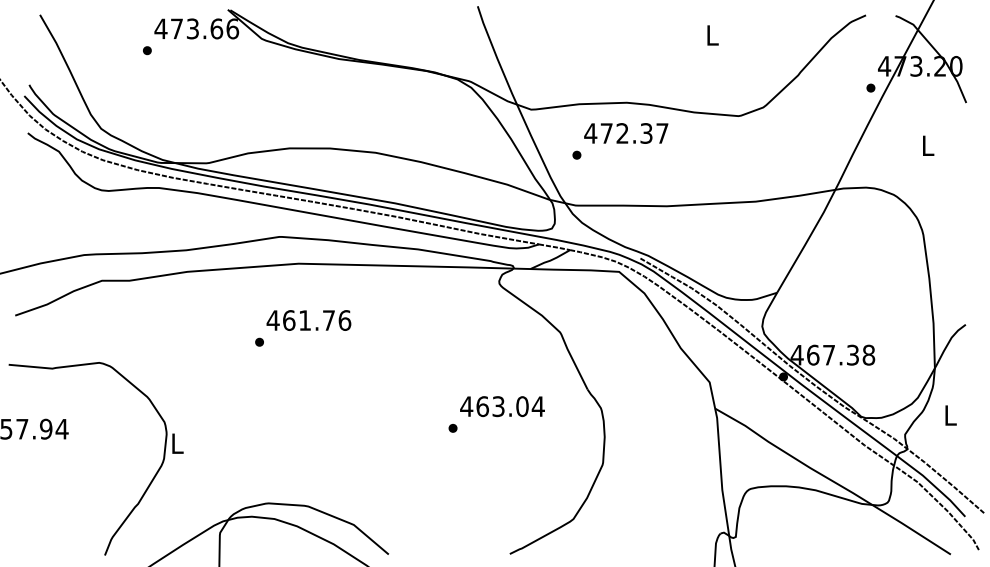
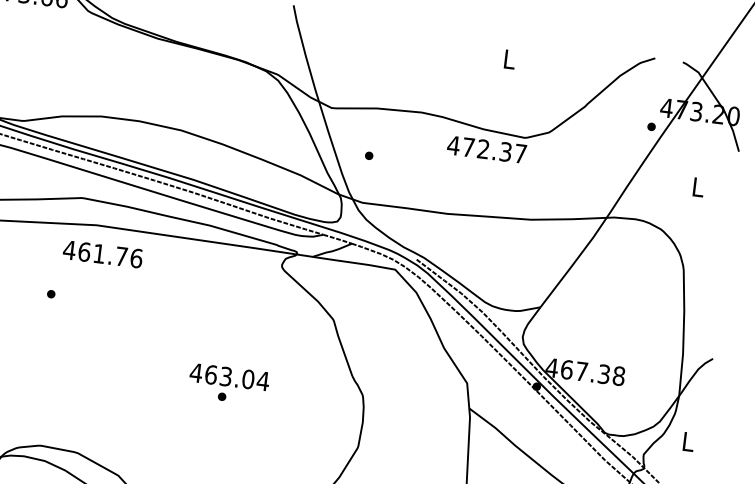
text: (626, 133) -> (487, 149), moved
text: (308, 320) -> (102, 254), moved
text: (502, 406) -> (229, 377), moved

